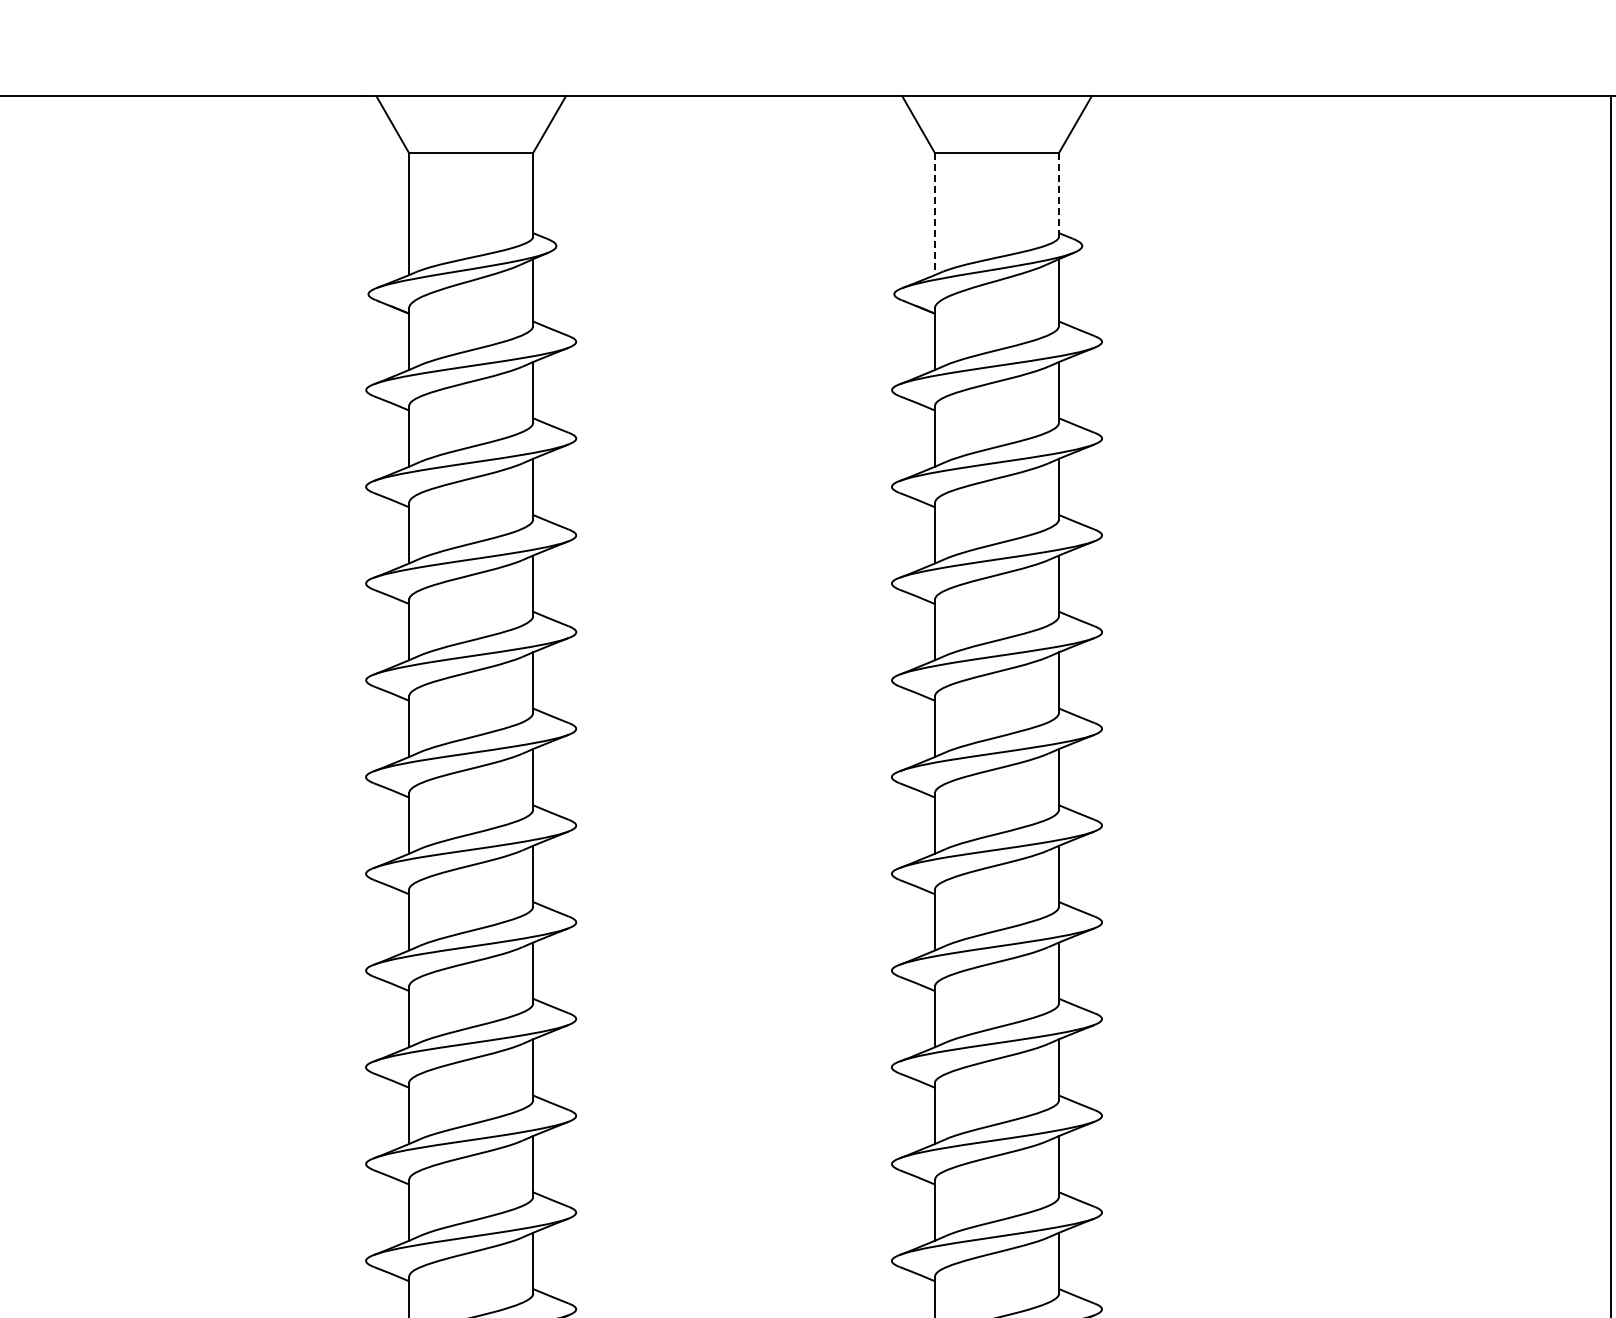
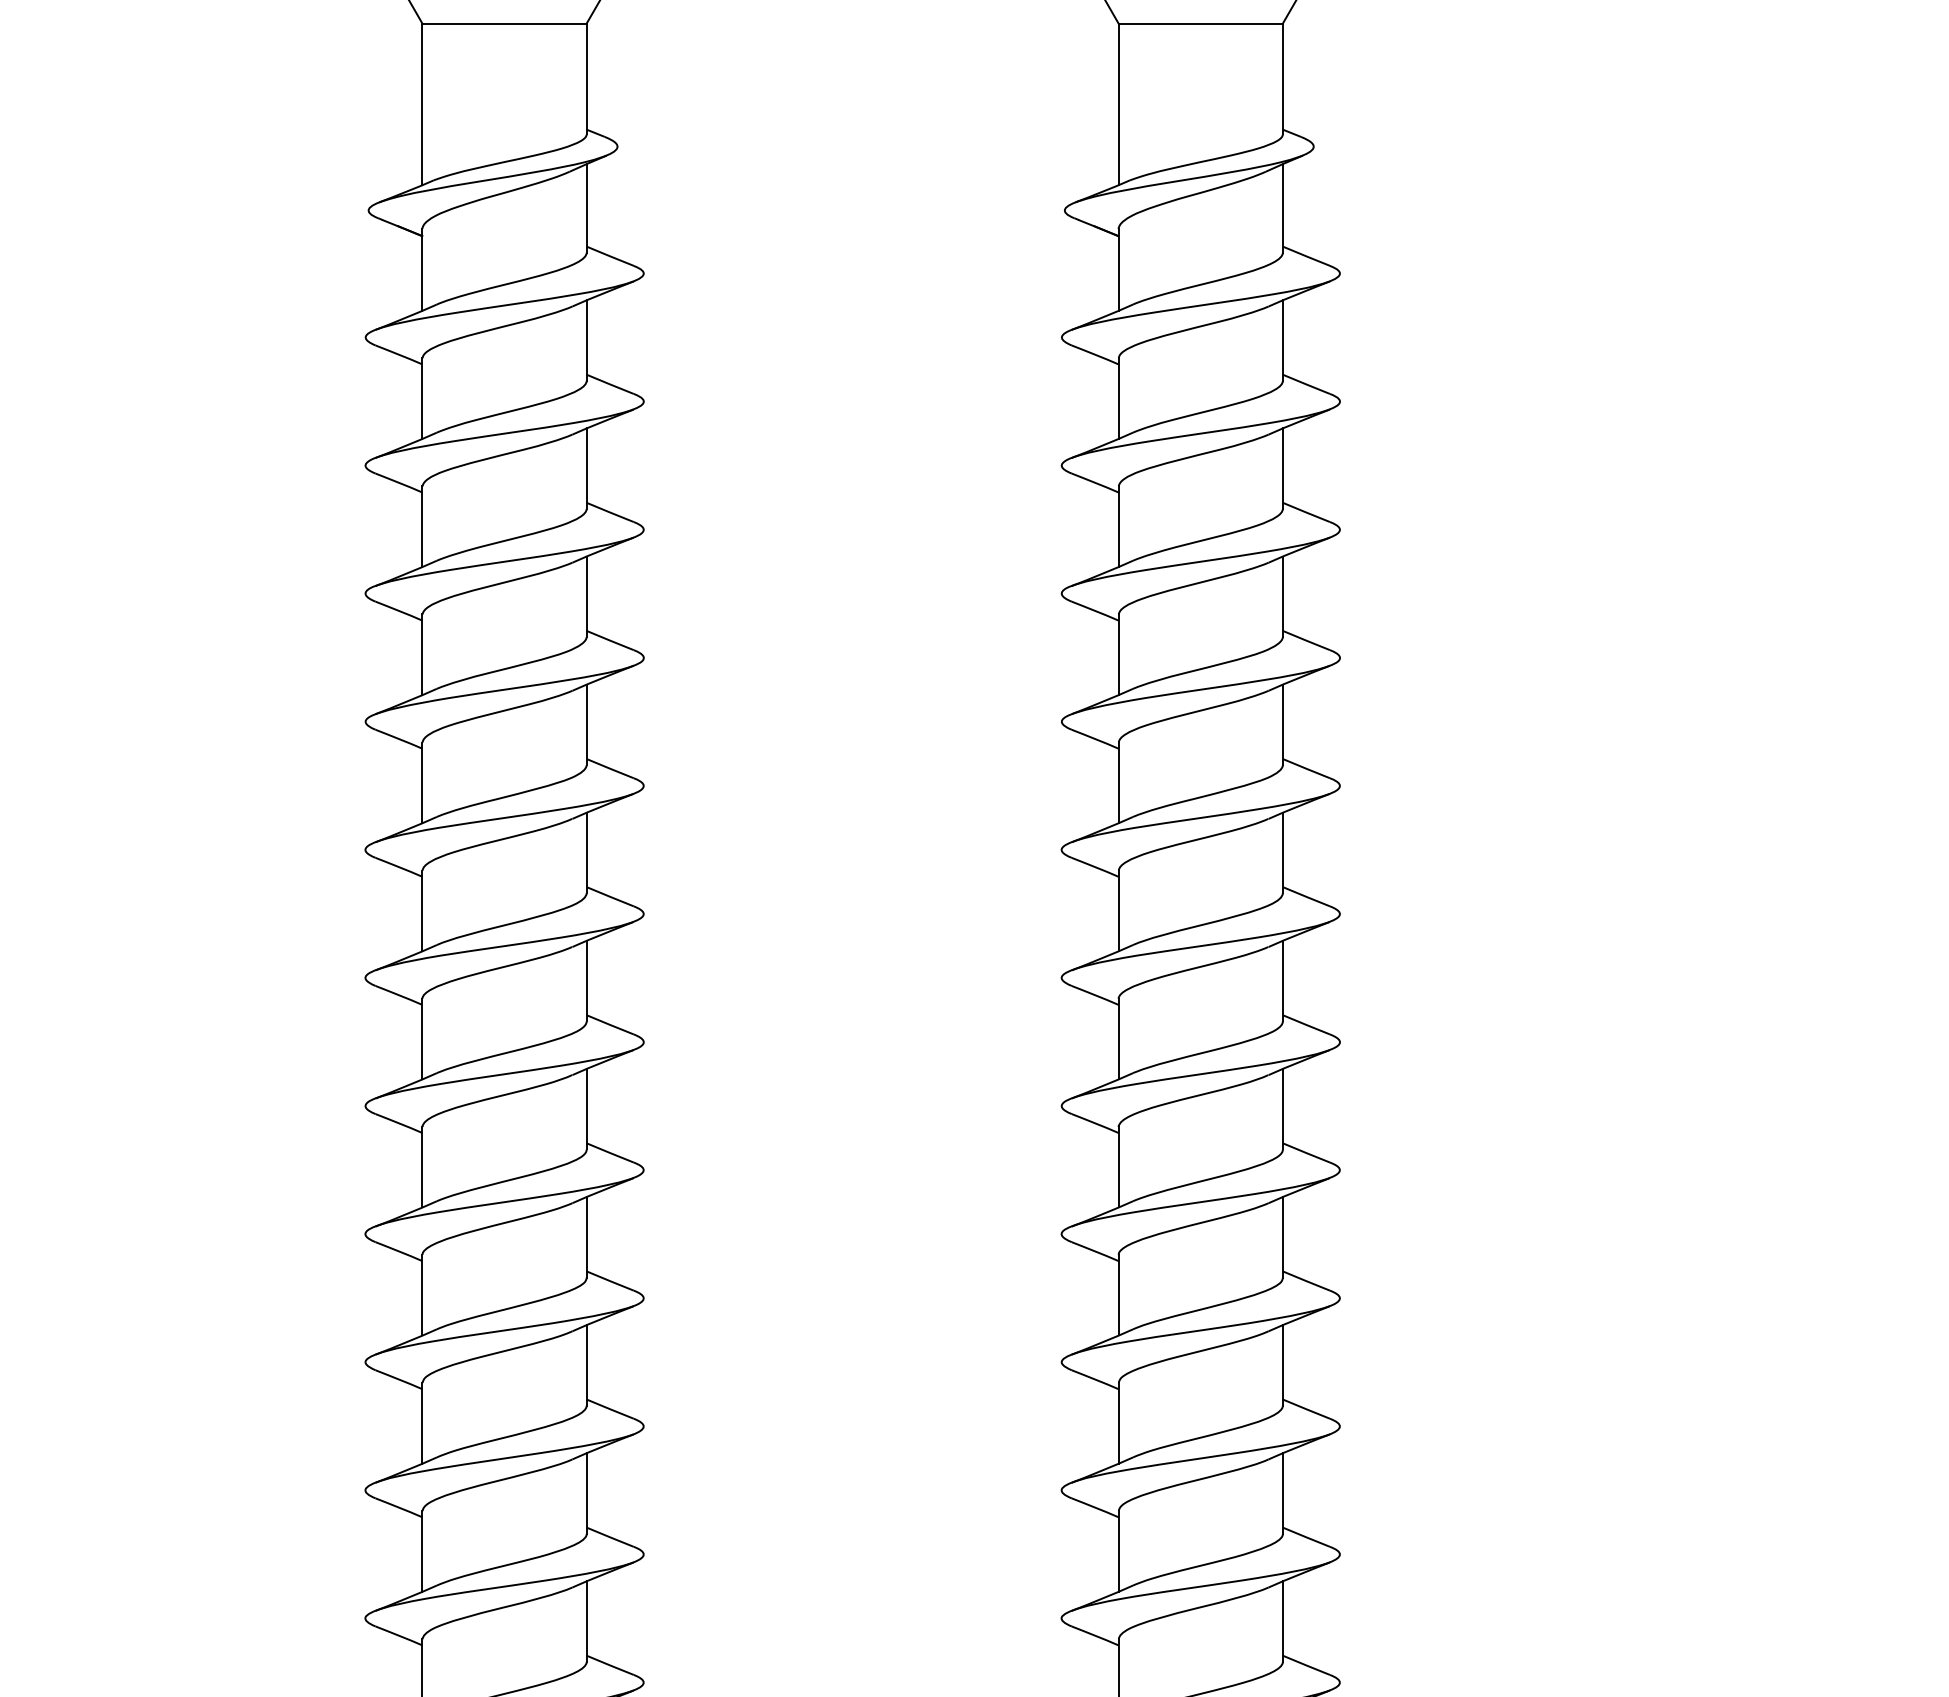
line: (1058, 194) -> (1282, 78), dashed -> solid
line: (934, 214) -> (1118, 104), dashed -> solid

